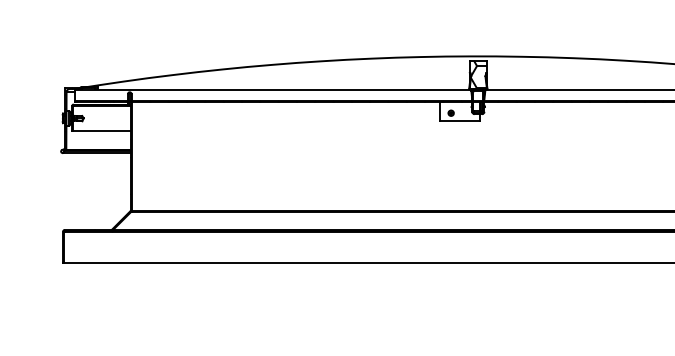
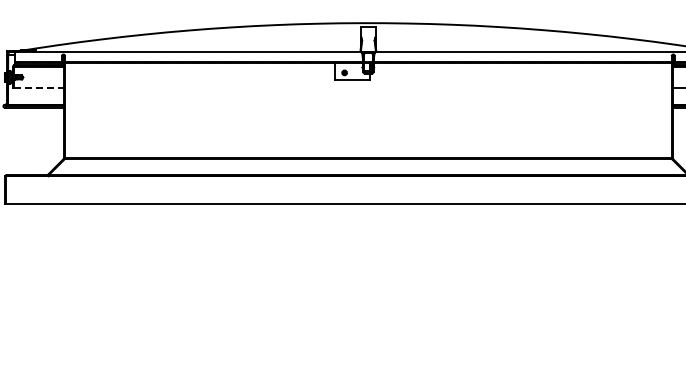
hatch: (478, 73) -> (368, 38), removed
line: (102, 131) -> (39, 88), solid -> dashed

